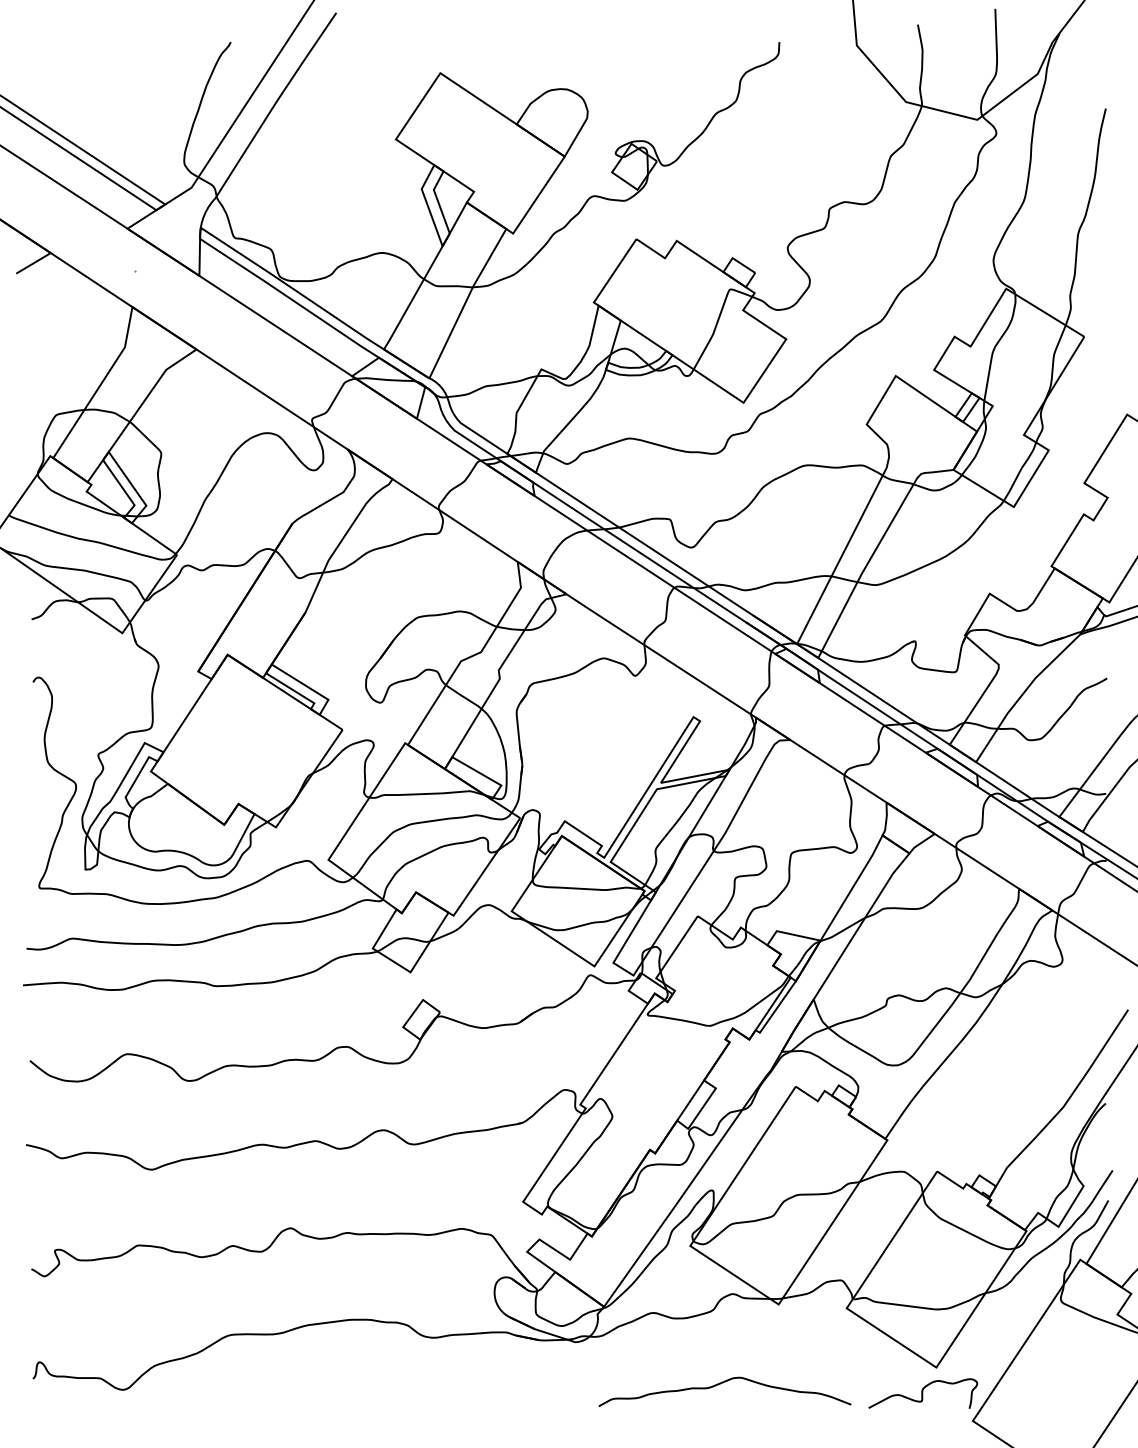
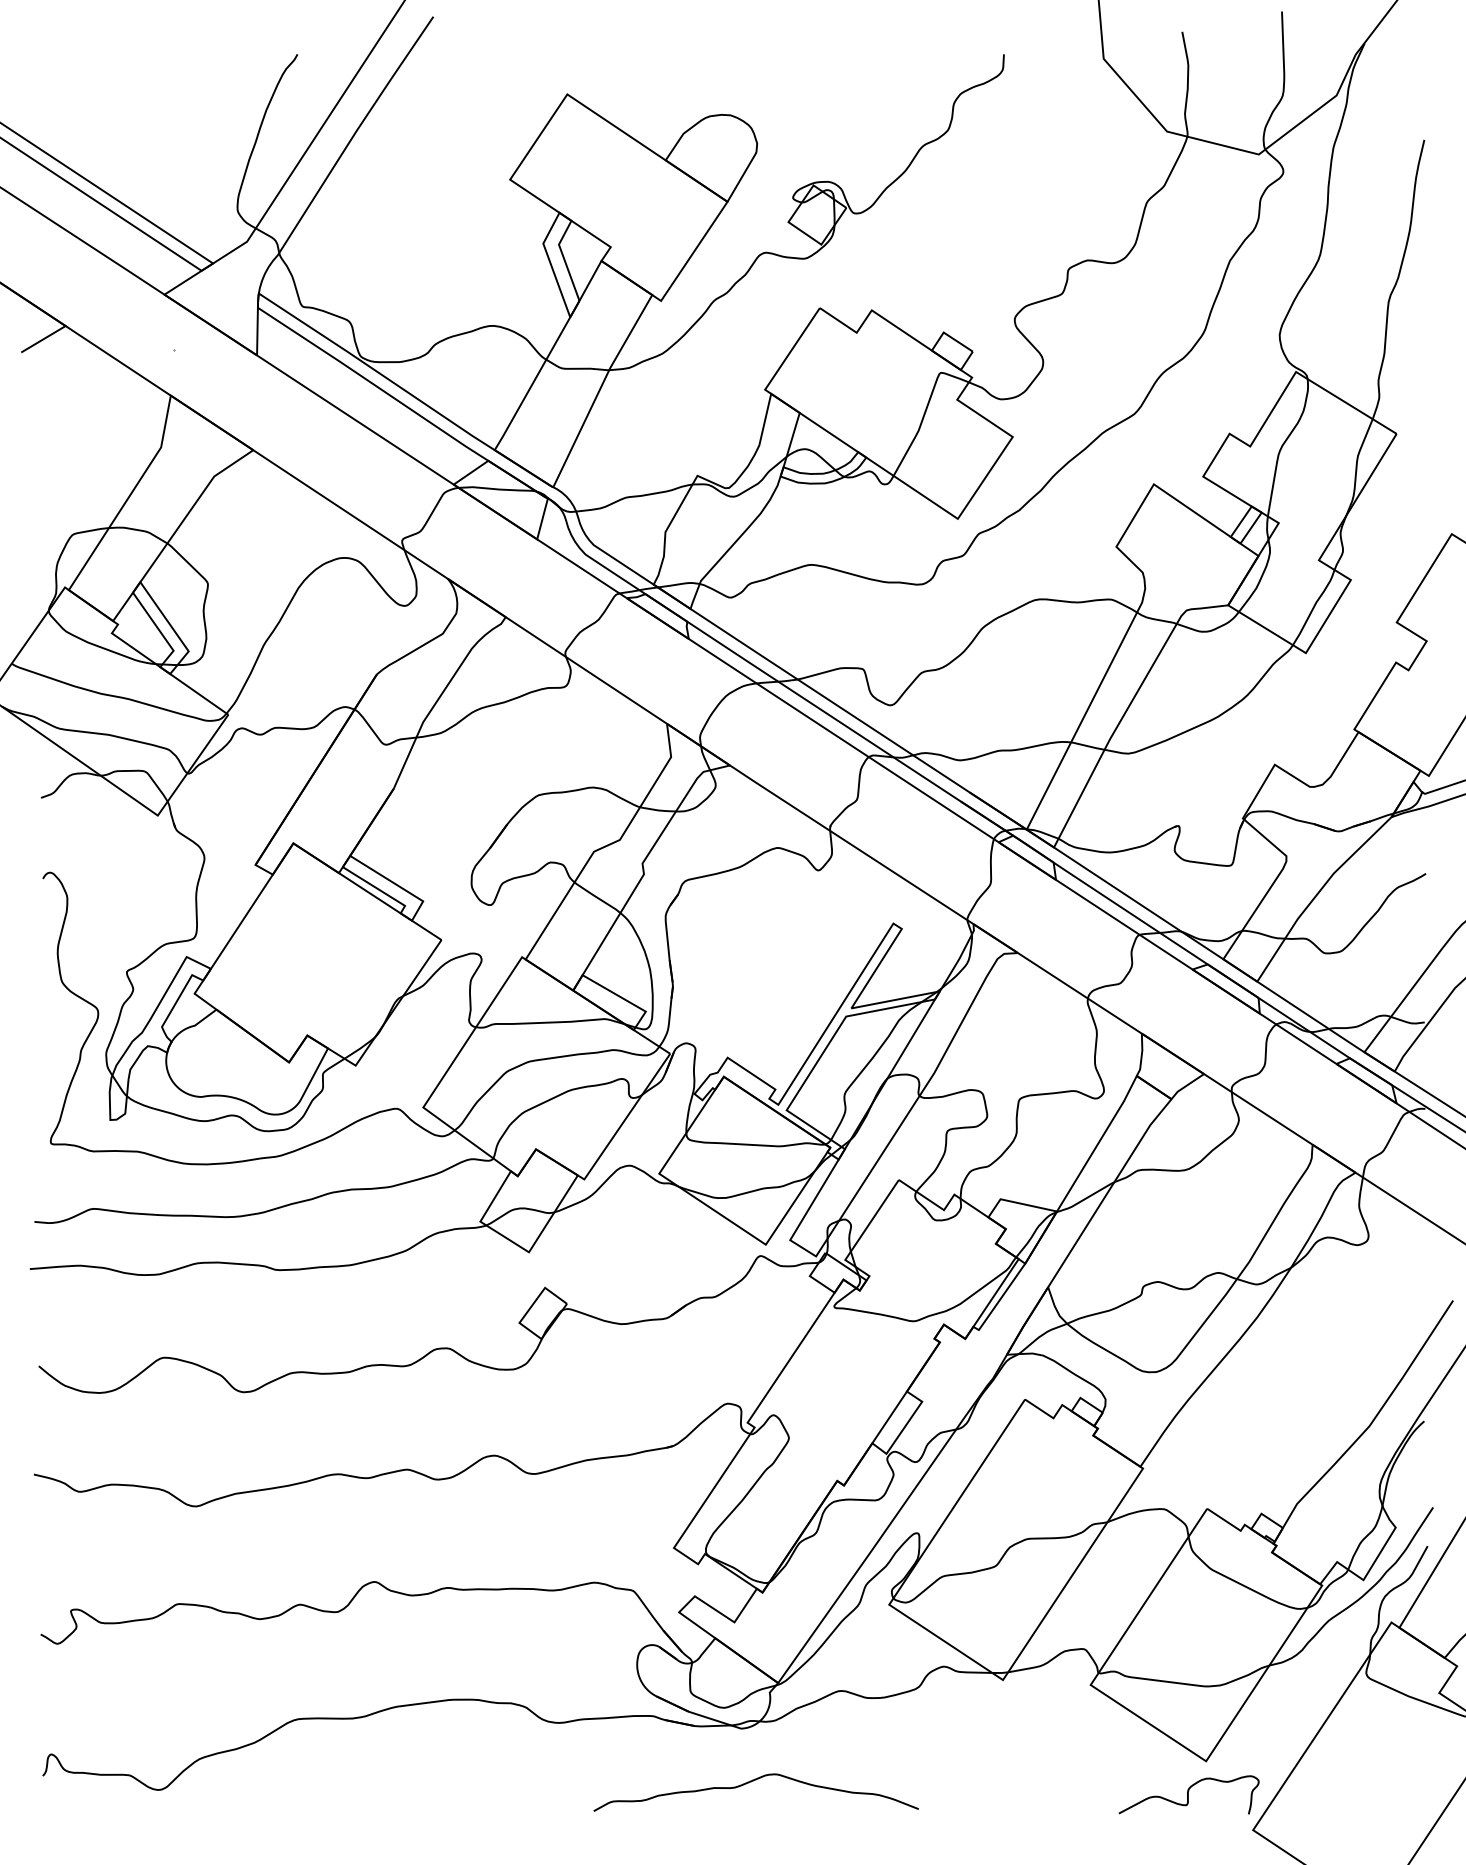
curve: (723, 1383) -> (754, 1781), moved

